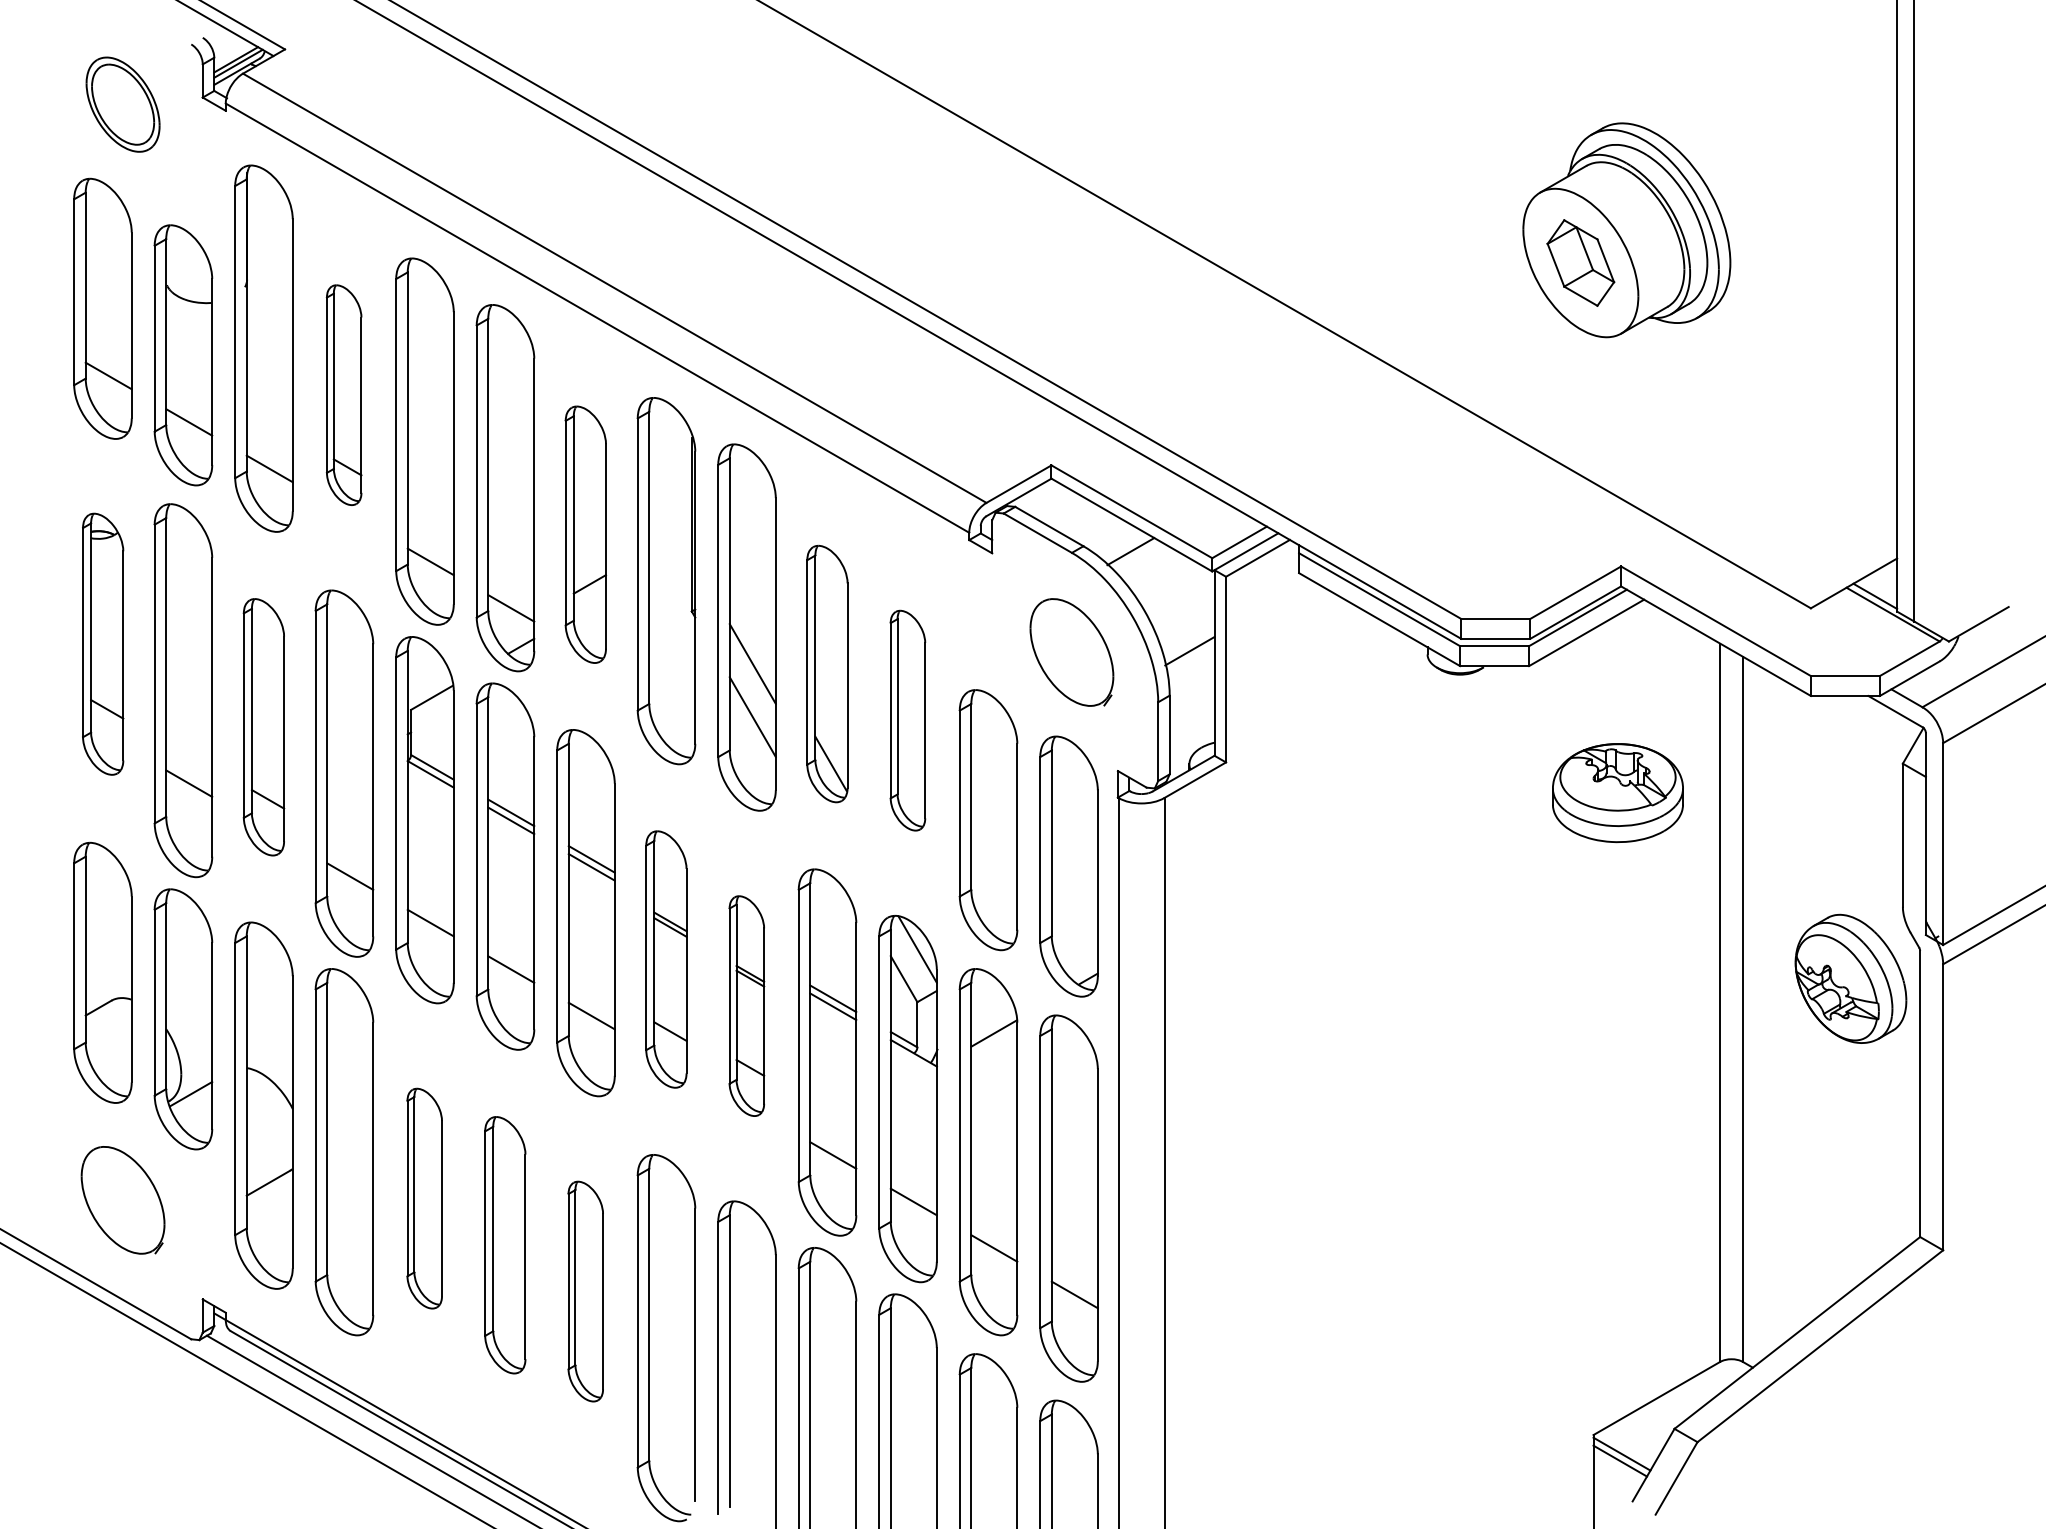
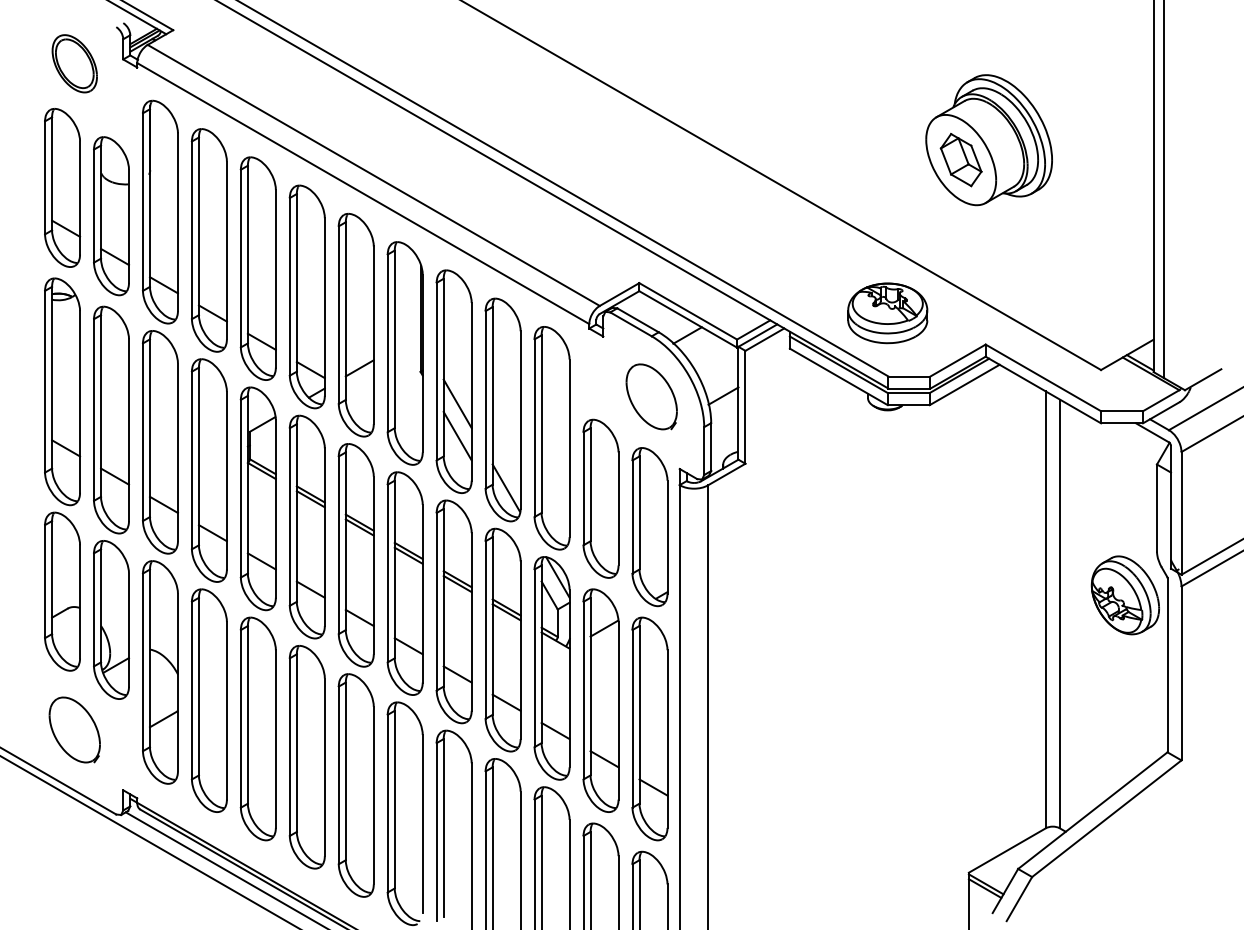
part: (342, 395) -> (208, 240), size x1.67
part: (584, 535) -> (355, 325), size x1.43
part: (102, 643) -> (62, 391), size x1.43
part: (826, 673) -> (502, 409), size x1.43
part: (907, 720) -> (551, 438), size x1.67
part: (264, 727) -> (160, 442), size x1.43
part: (1617, 793) -> (887, 313), moved
part: (665, 959) -> (404, 583), size x1.43
part: (745, 1005) -> (453, 611), size x1.67
part: (423, 1197) -> (257, 728), size x1.67
part: (504, 1245) -> (306, 757), size x1.43
part: (584, 1291) -> (355, 785), size x1.67

